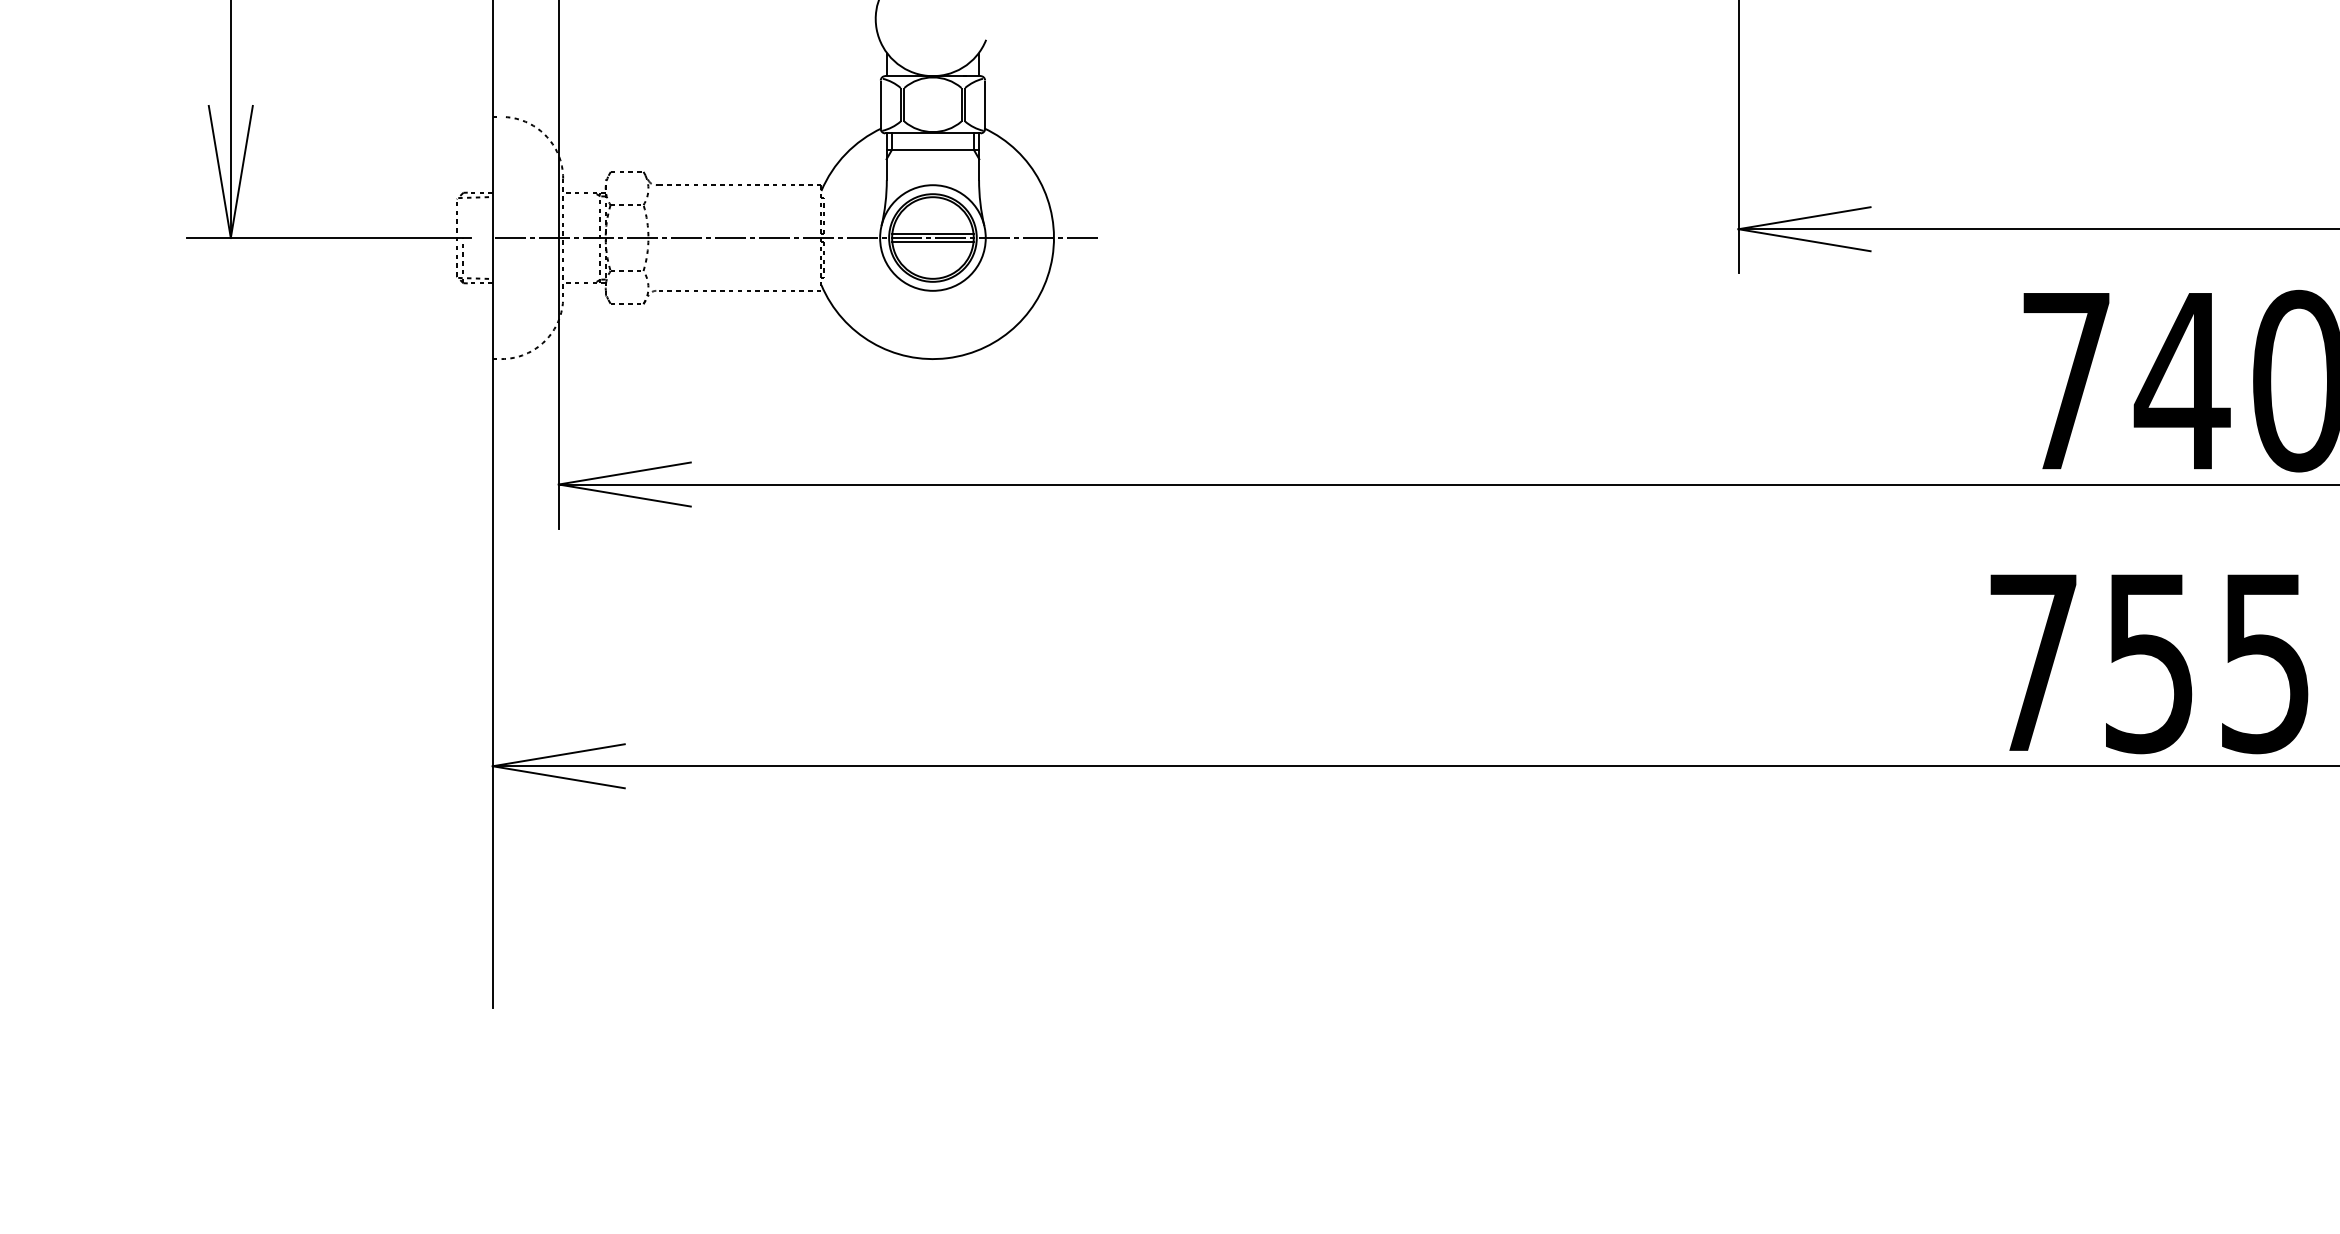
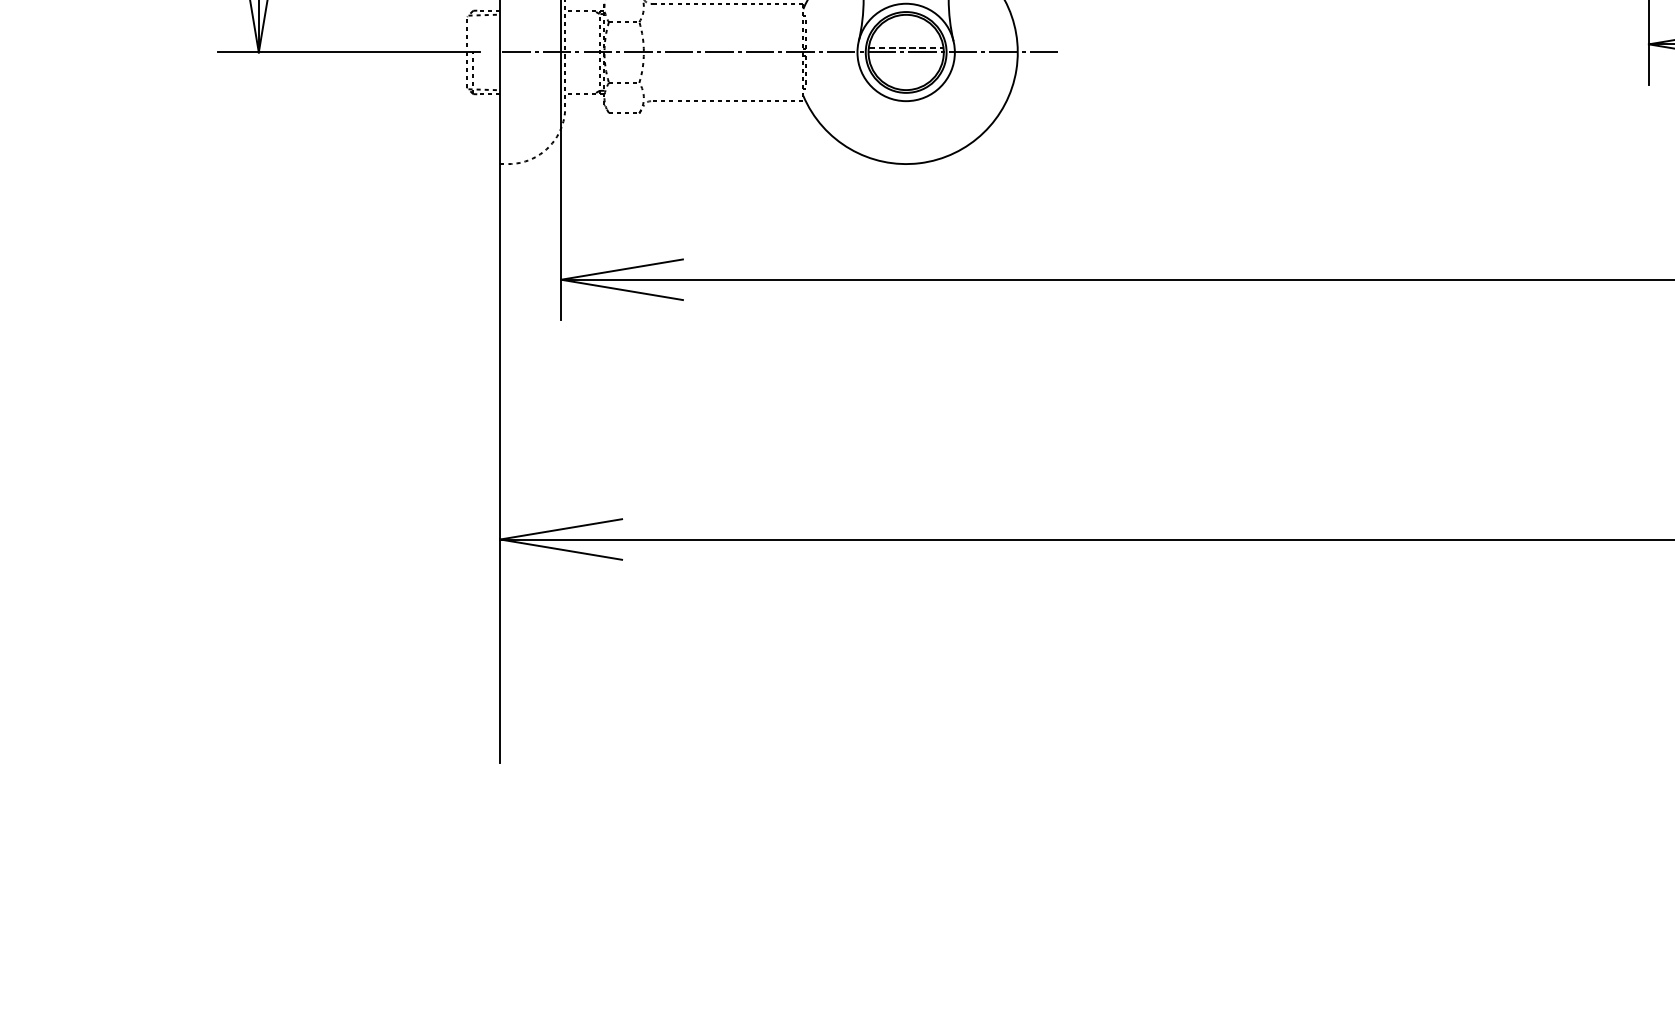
line: (932, 233) -> (905, 48), solid -> dashed
line: (932, 242) -> (905, 56), removed

